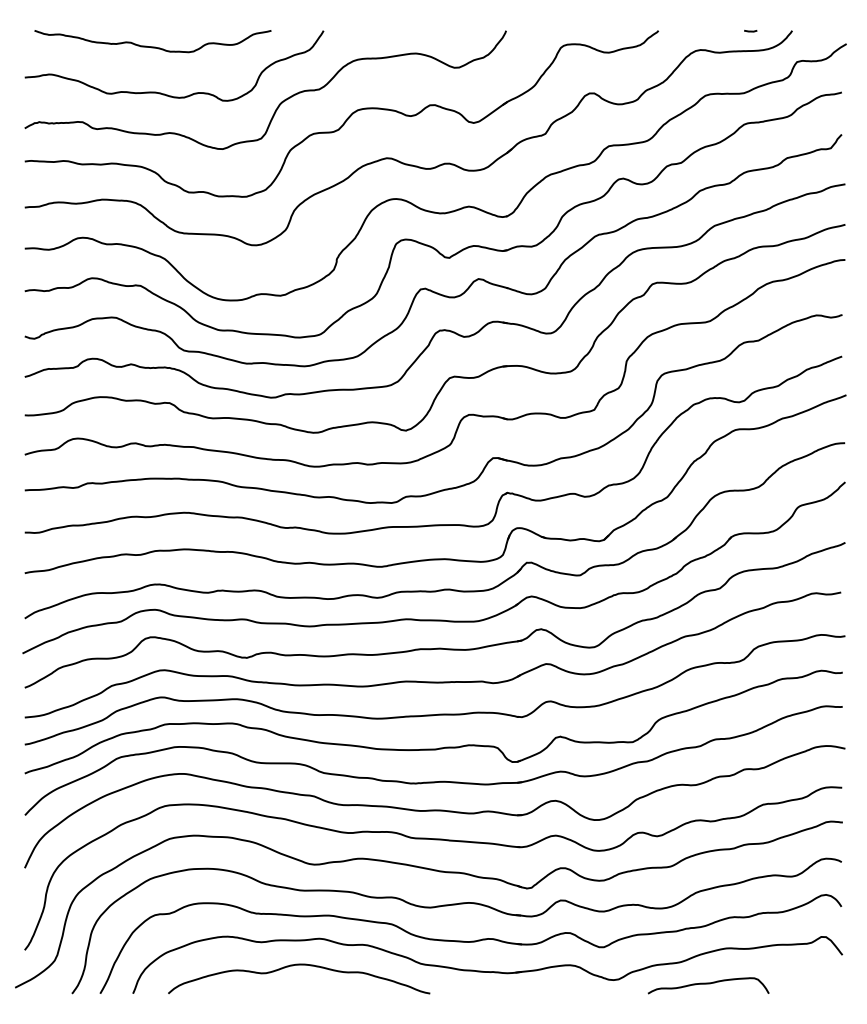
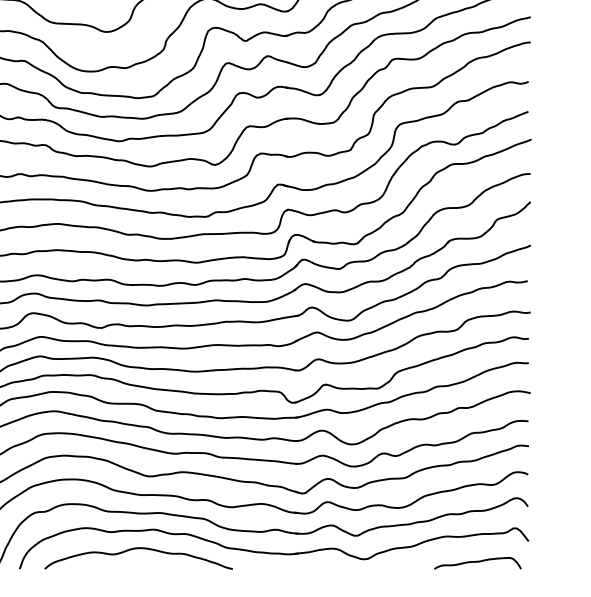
curve: (708, 984) -> (477, 562), moved

